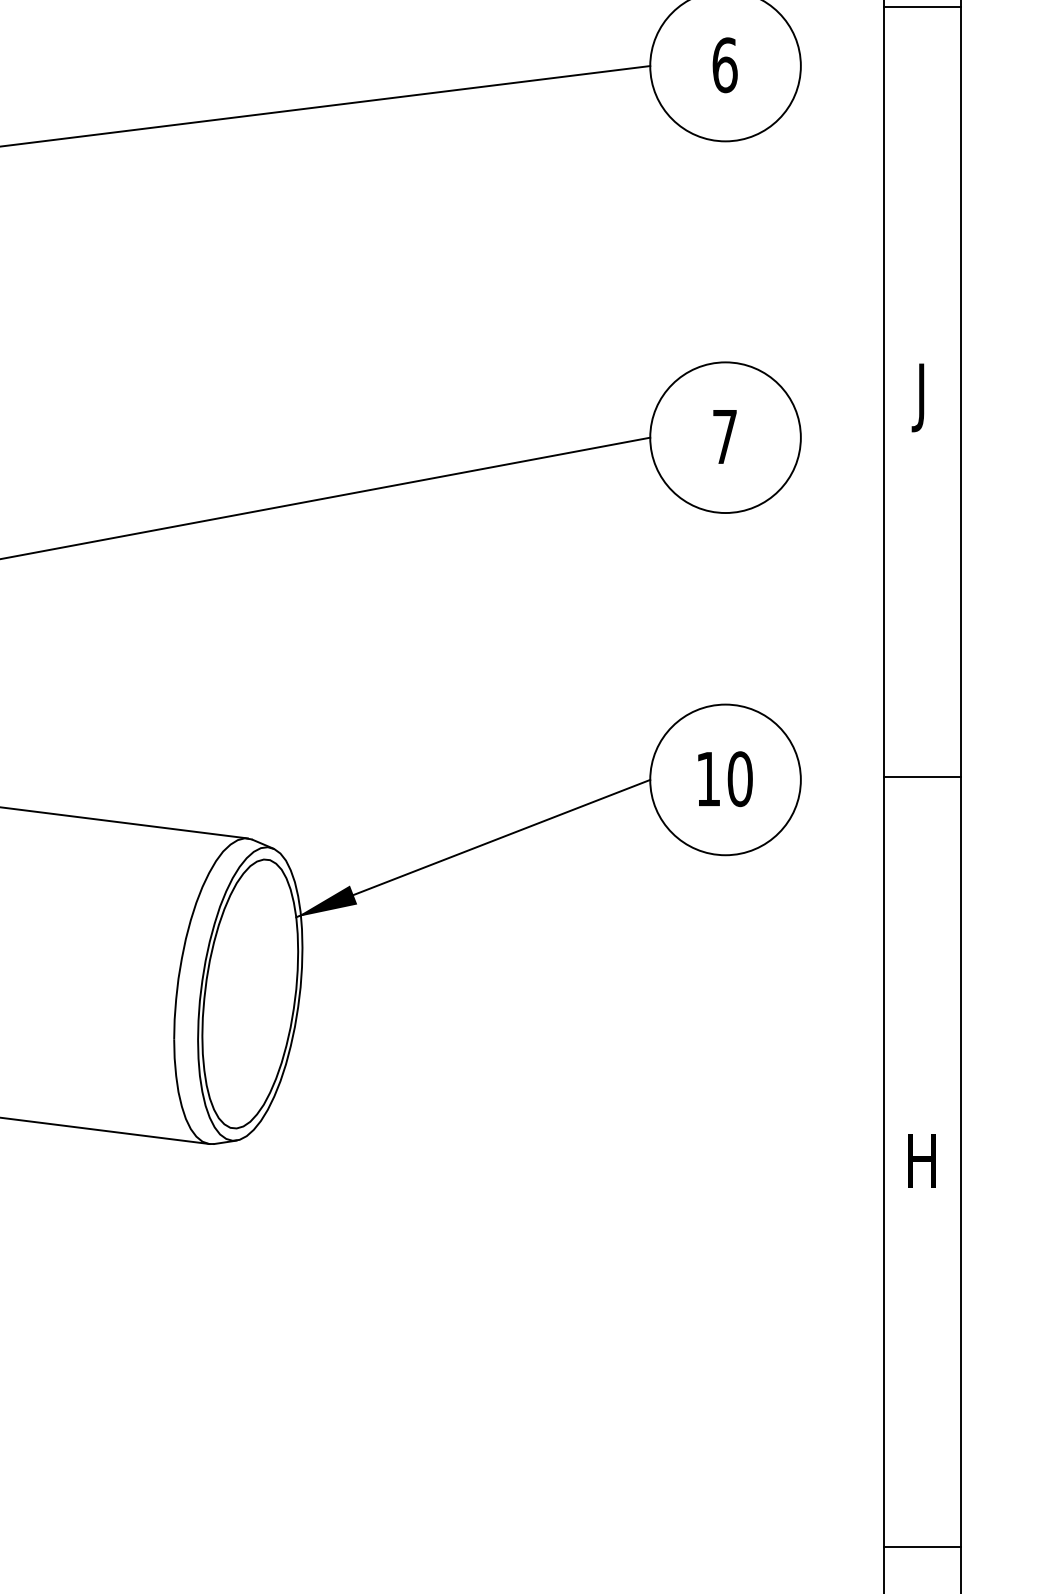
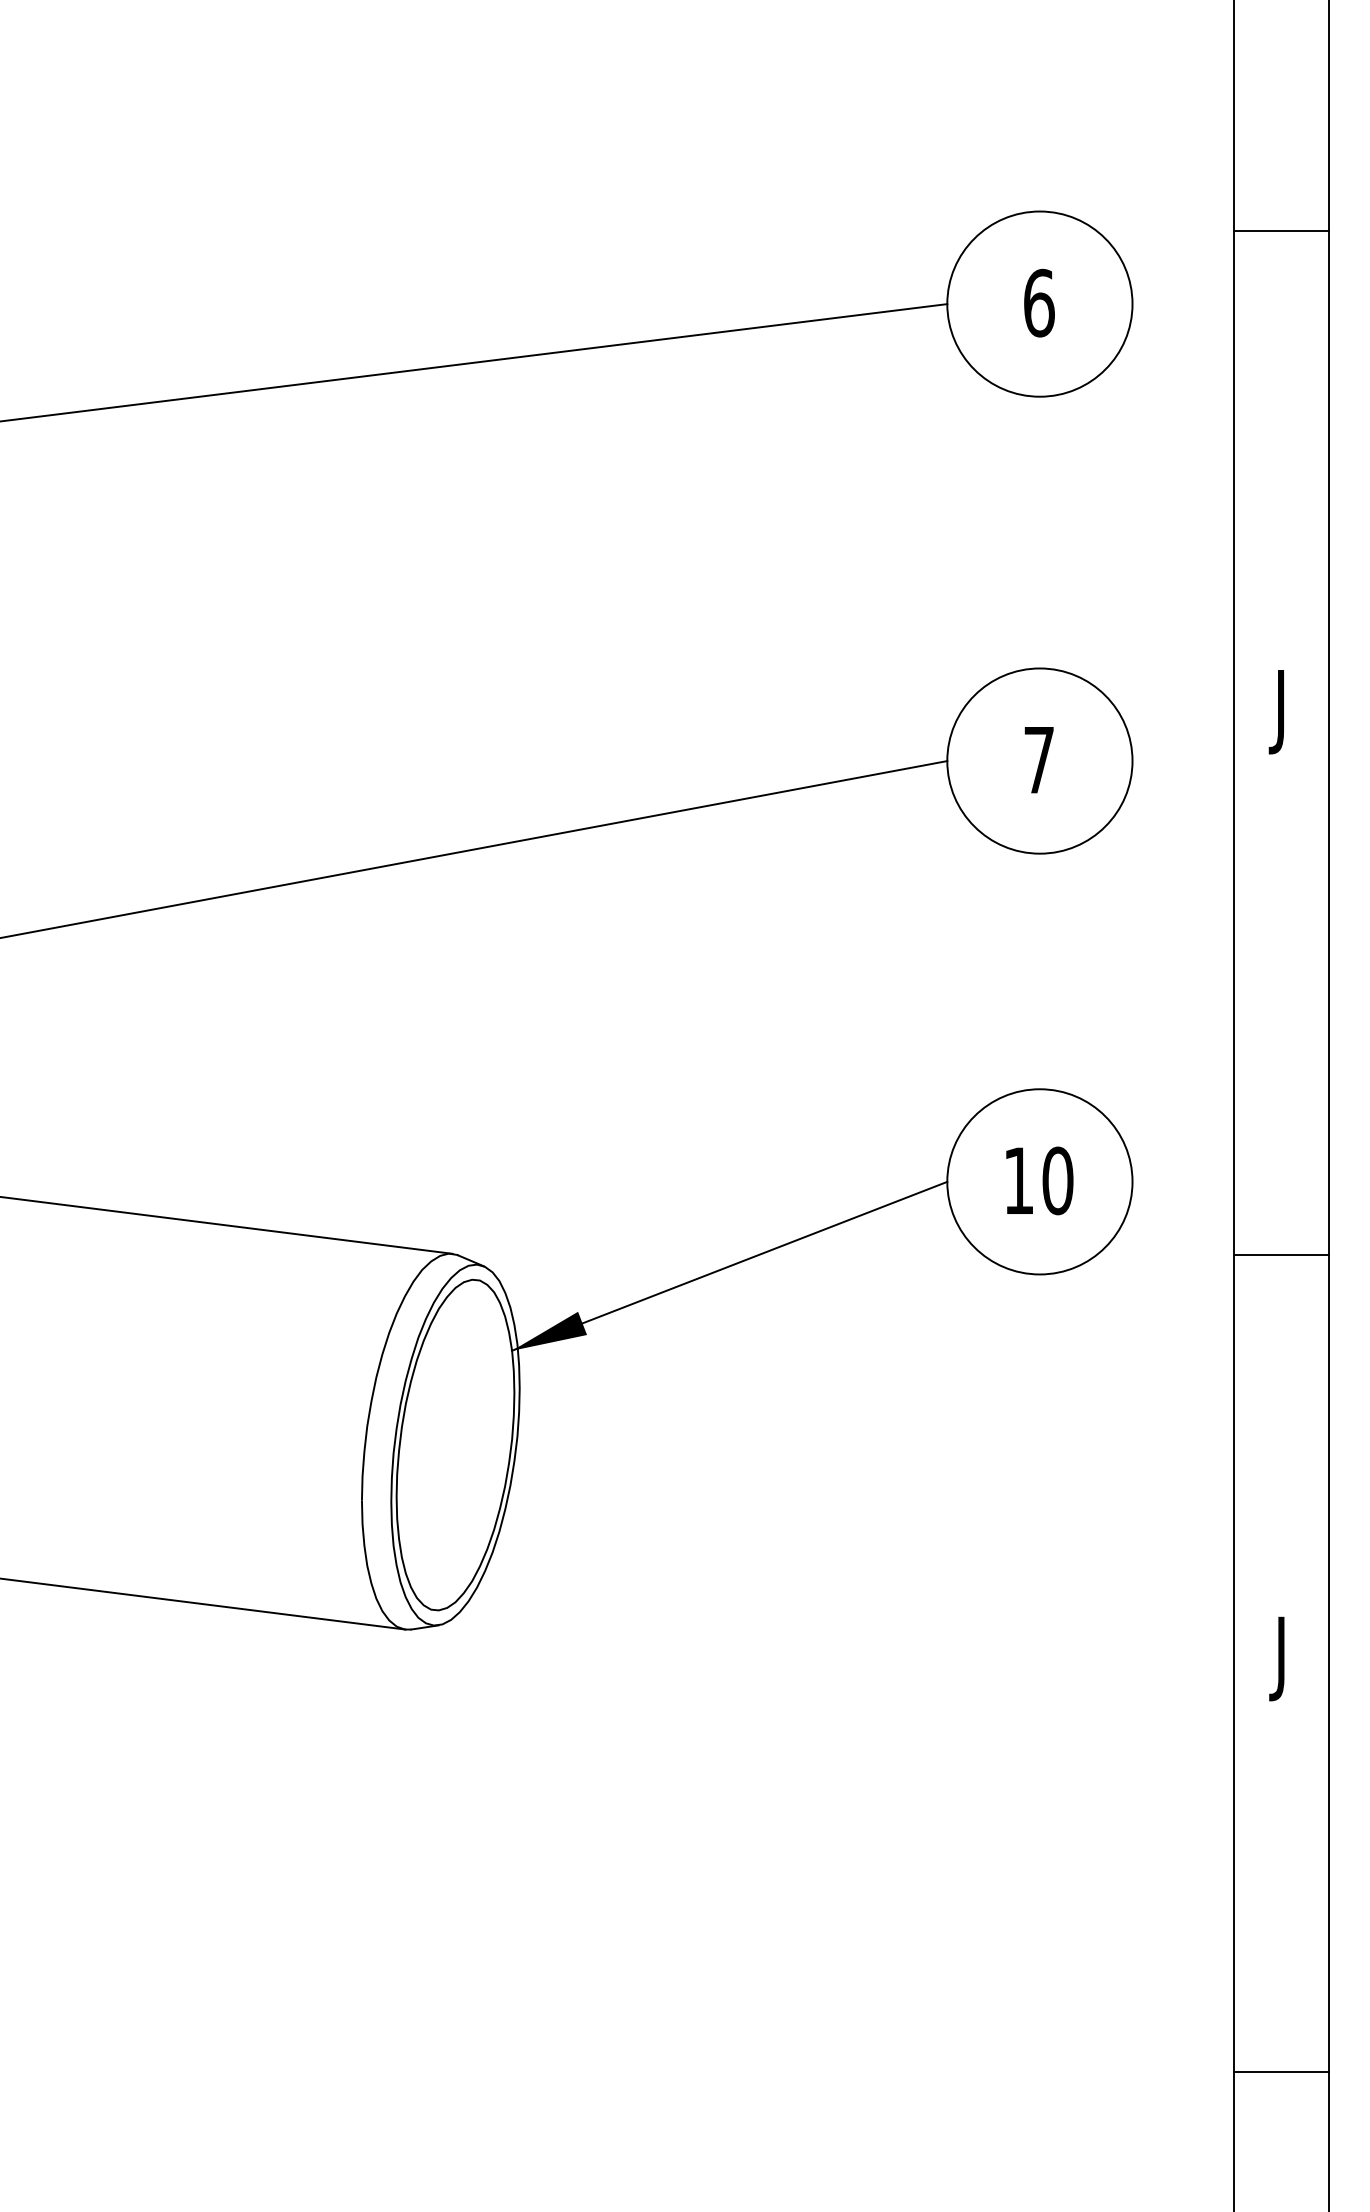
line: (922, 777) -> (1281, 1255), moved
text: (921, 1167) -> (1280, 1658), H -> J
line: (922, 1546) -> (1281, 2071), moved

